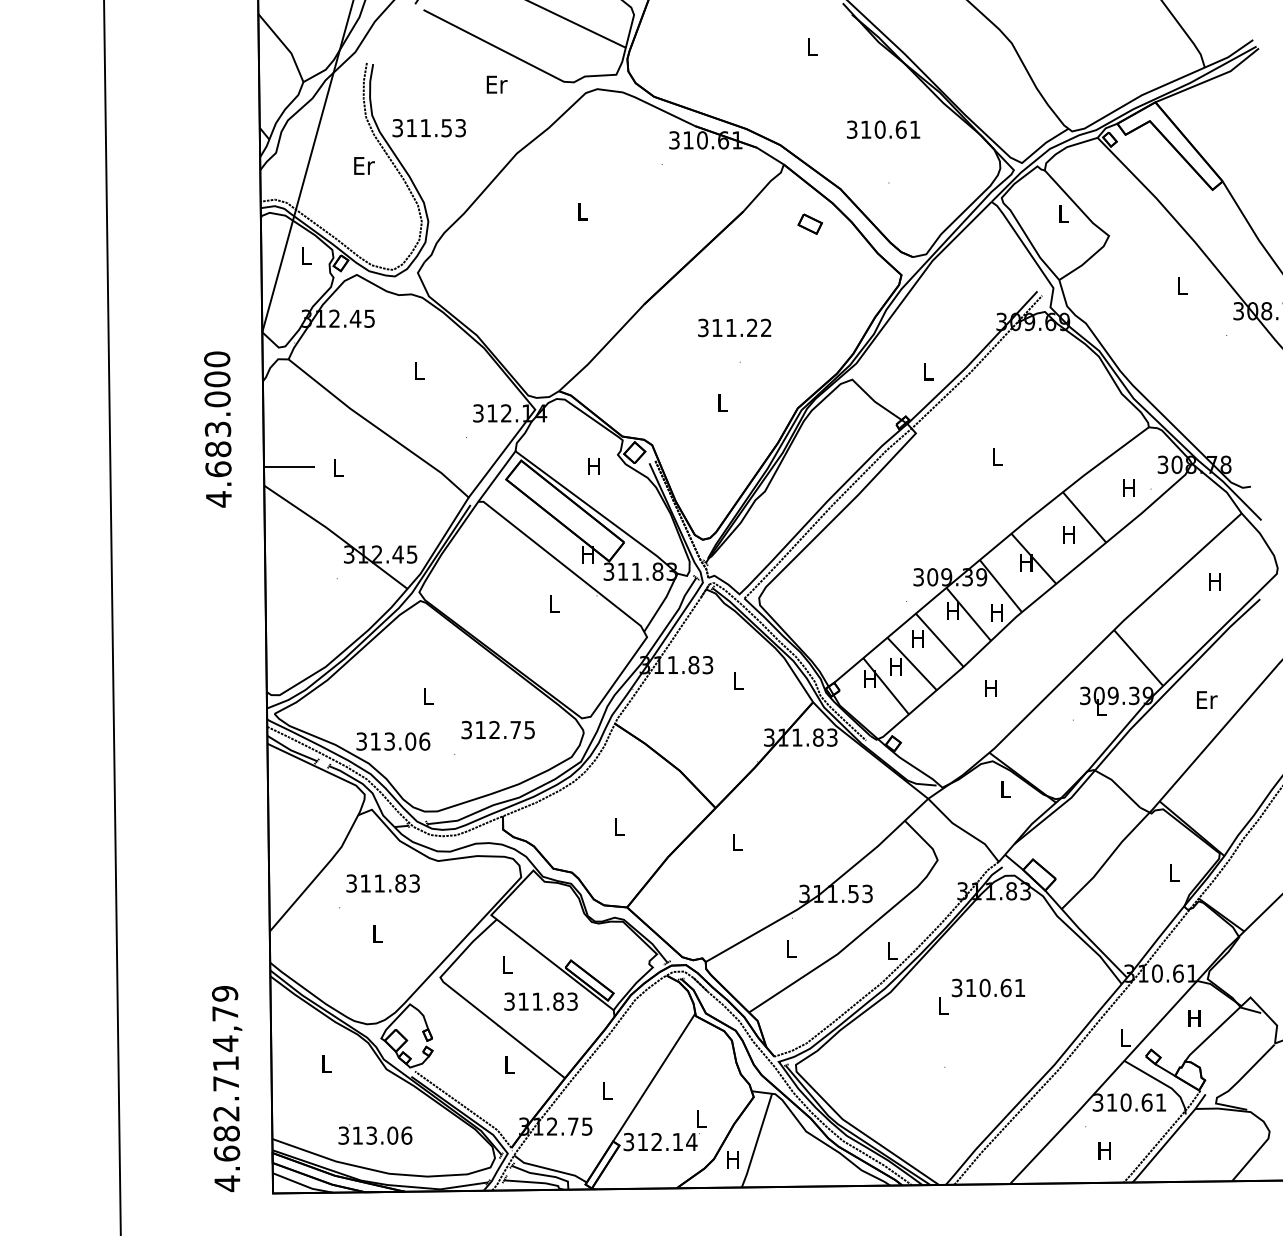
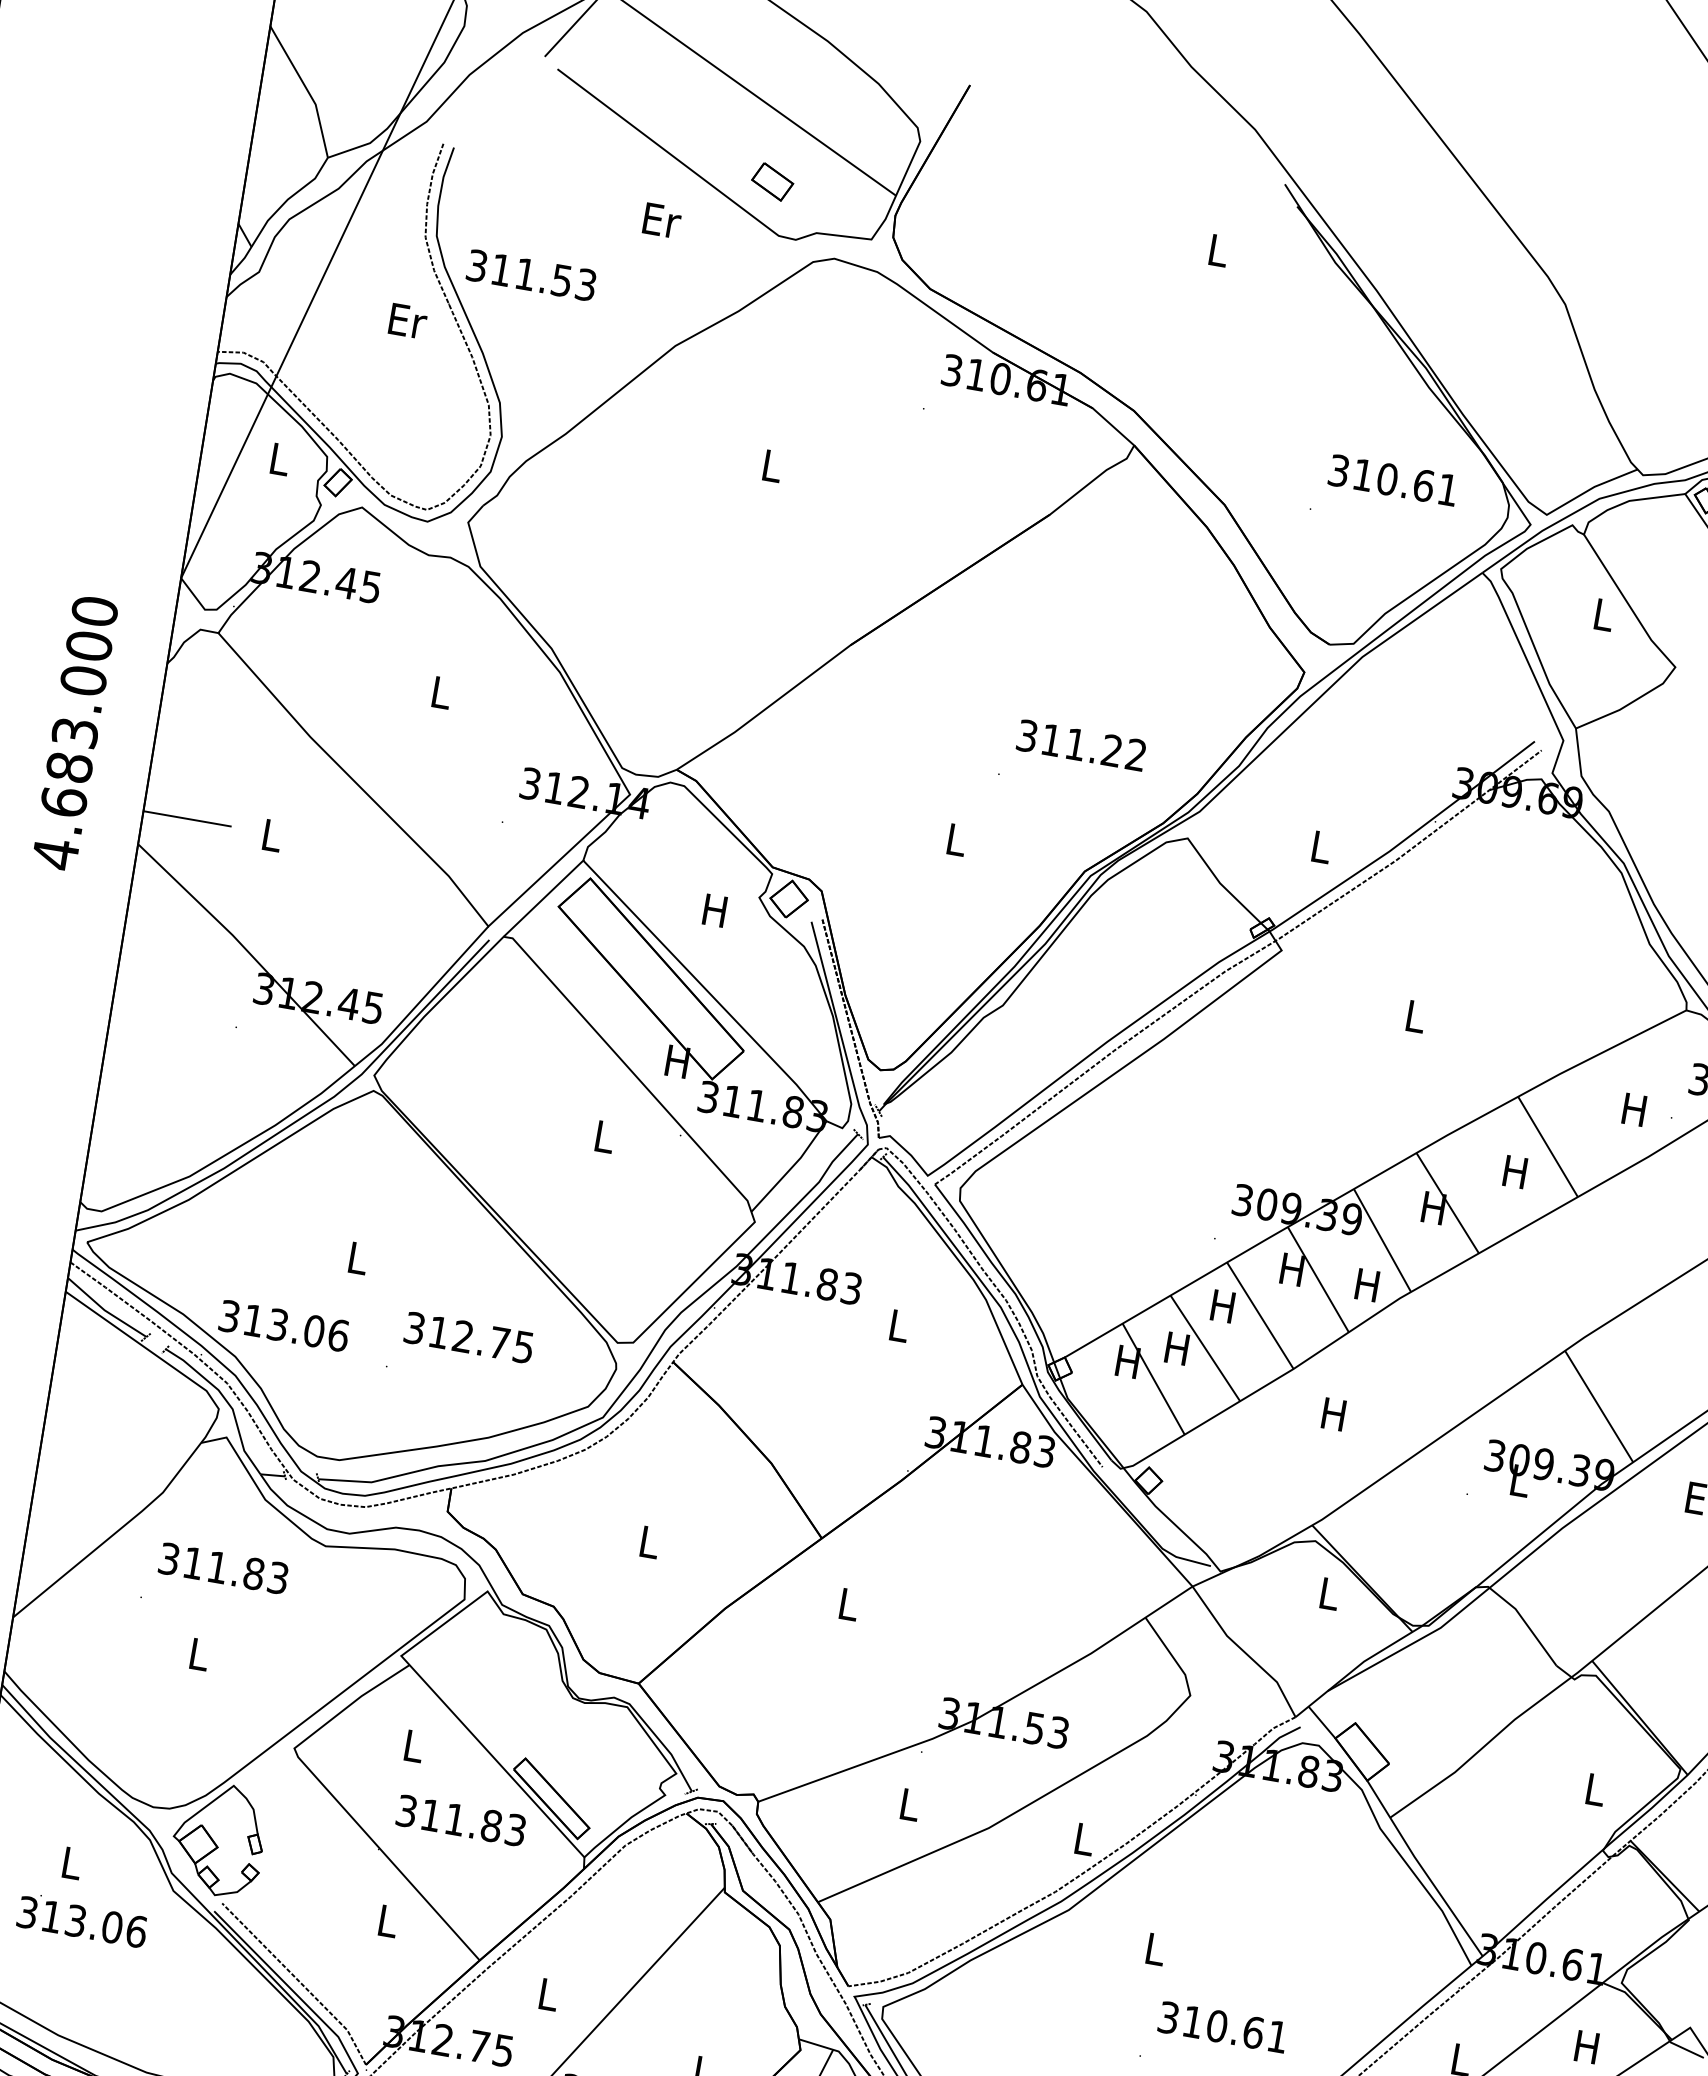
text: (883, 129) -> (1393, 479), moved
part: (809, 223) -> (771, 180), moved
text: (734, 327) -> (1081, 744), moved
text: (988, 987) -> (1223, 2026), moved
text: (375, 1134) -> (82, 1920), moved

